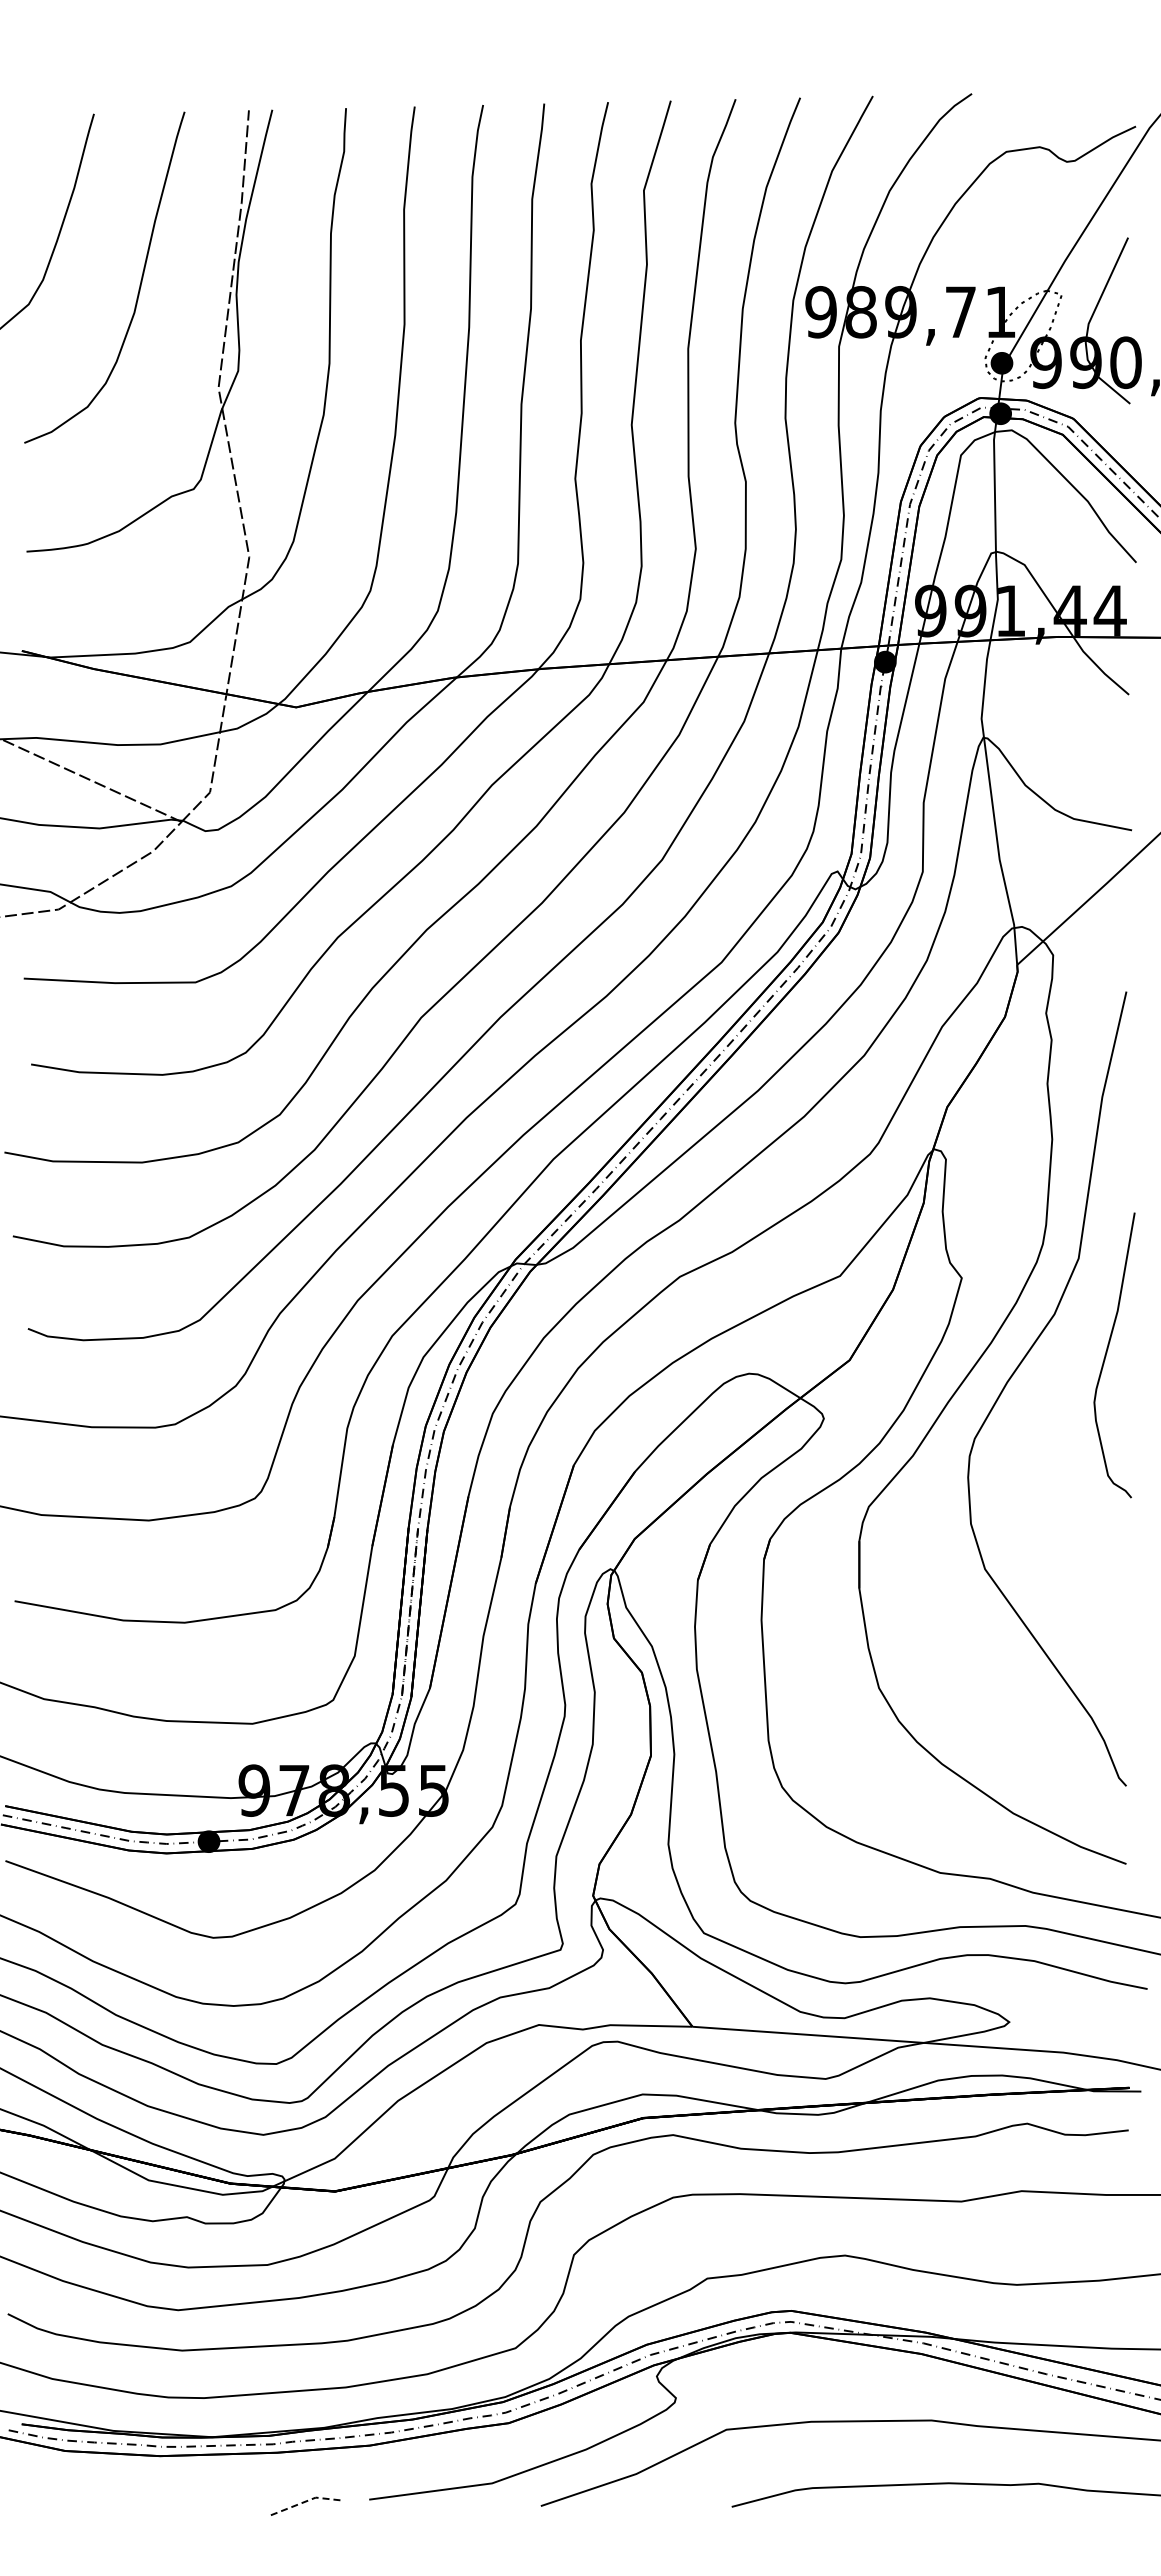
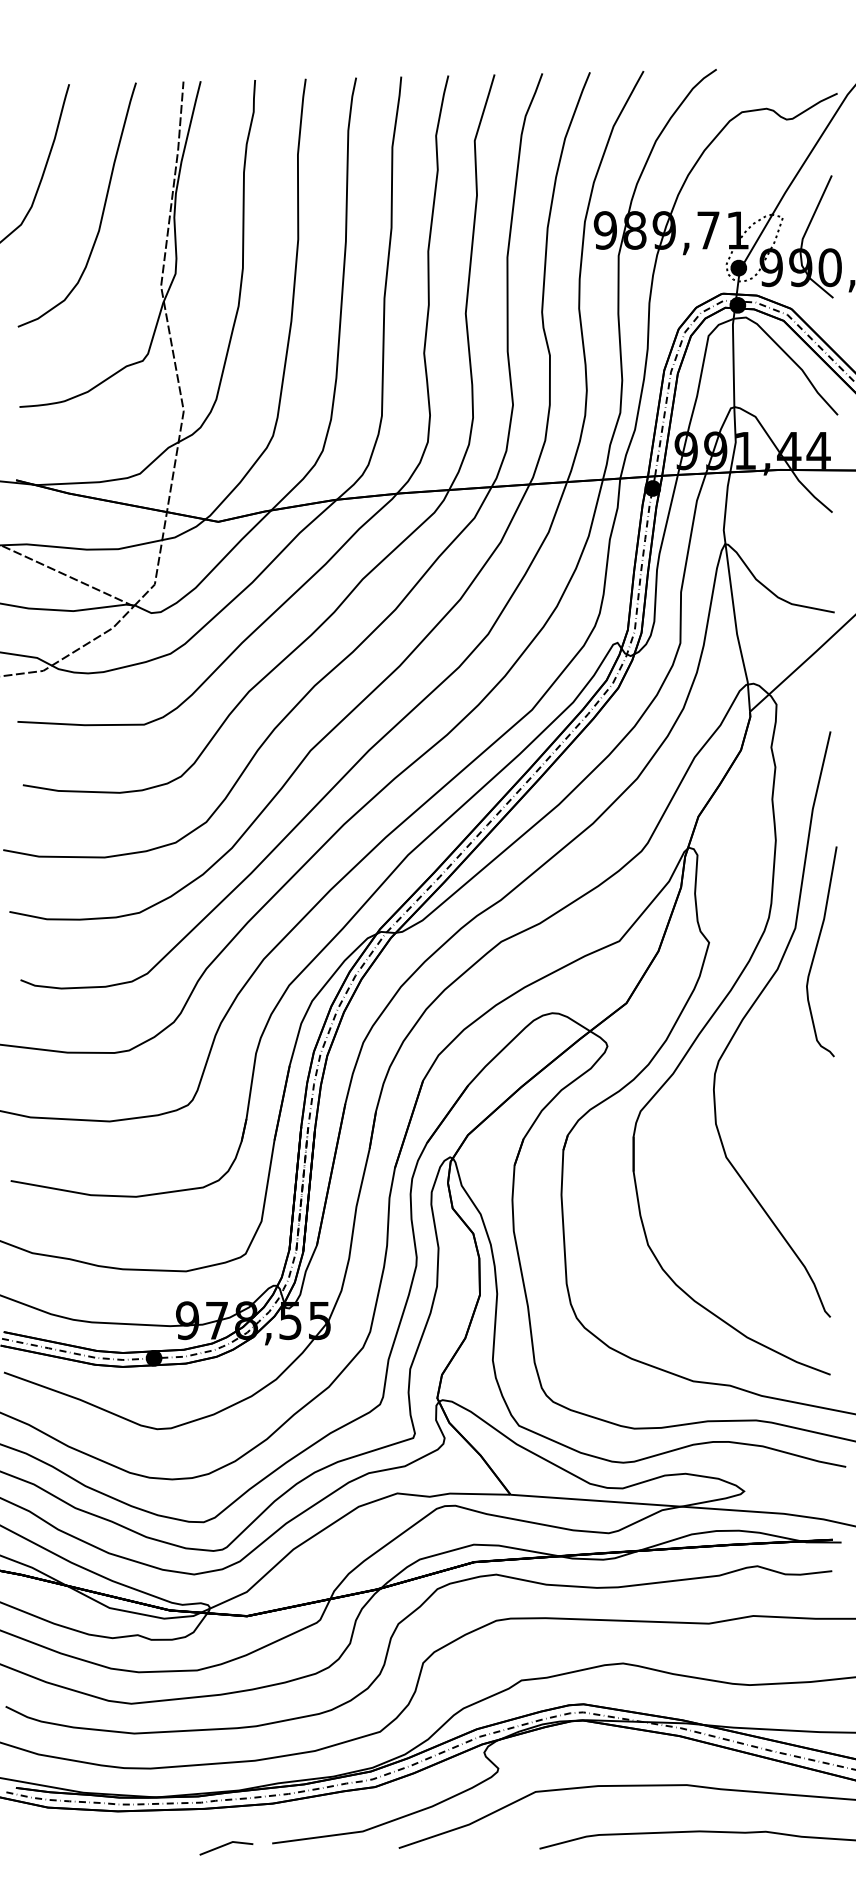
curve: (1107, 1353) -> (816, 950), moved
line: (306, 2501) -> (225, 1844), dashed -> solid

